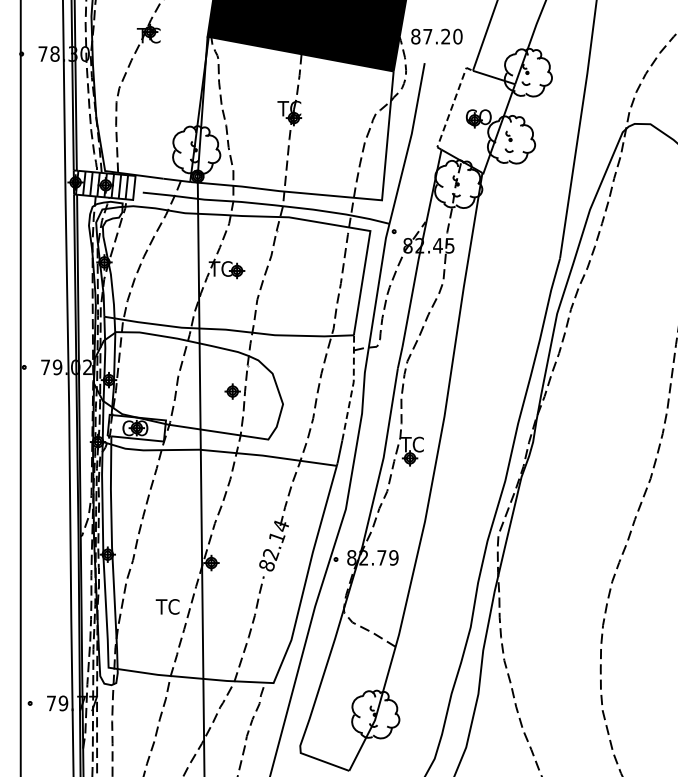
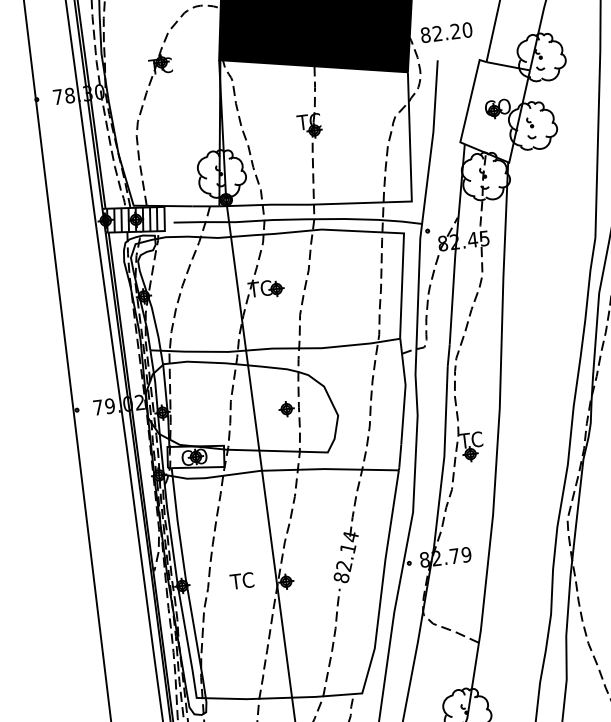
text: (427, 36) -> (437, 33), 87.20 -> 82.20
line: (452, 106) -> (470, 99), dashed -> solid
line: (352, 387) -> (405, 390), dashed -> solid
text: (167, 606) -> (241, 580), moved

